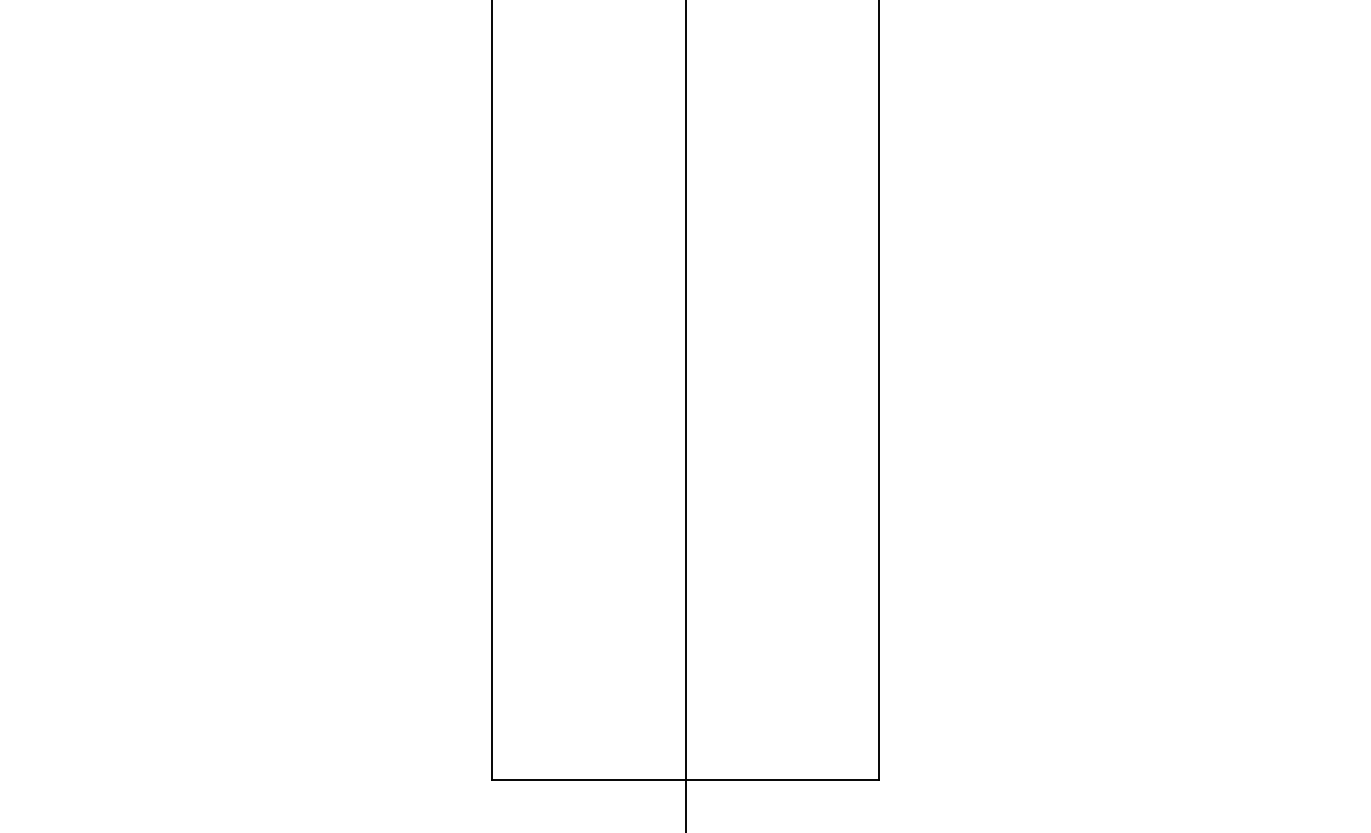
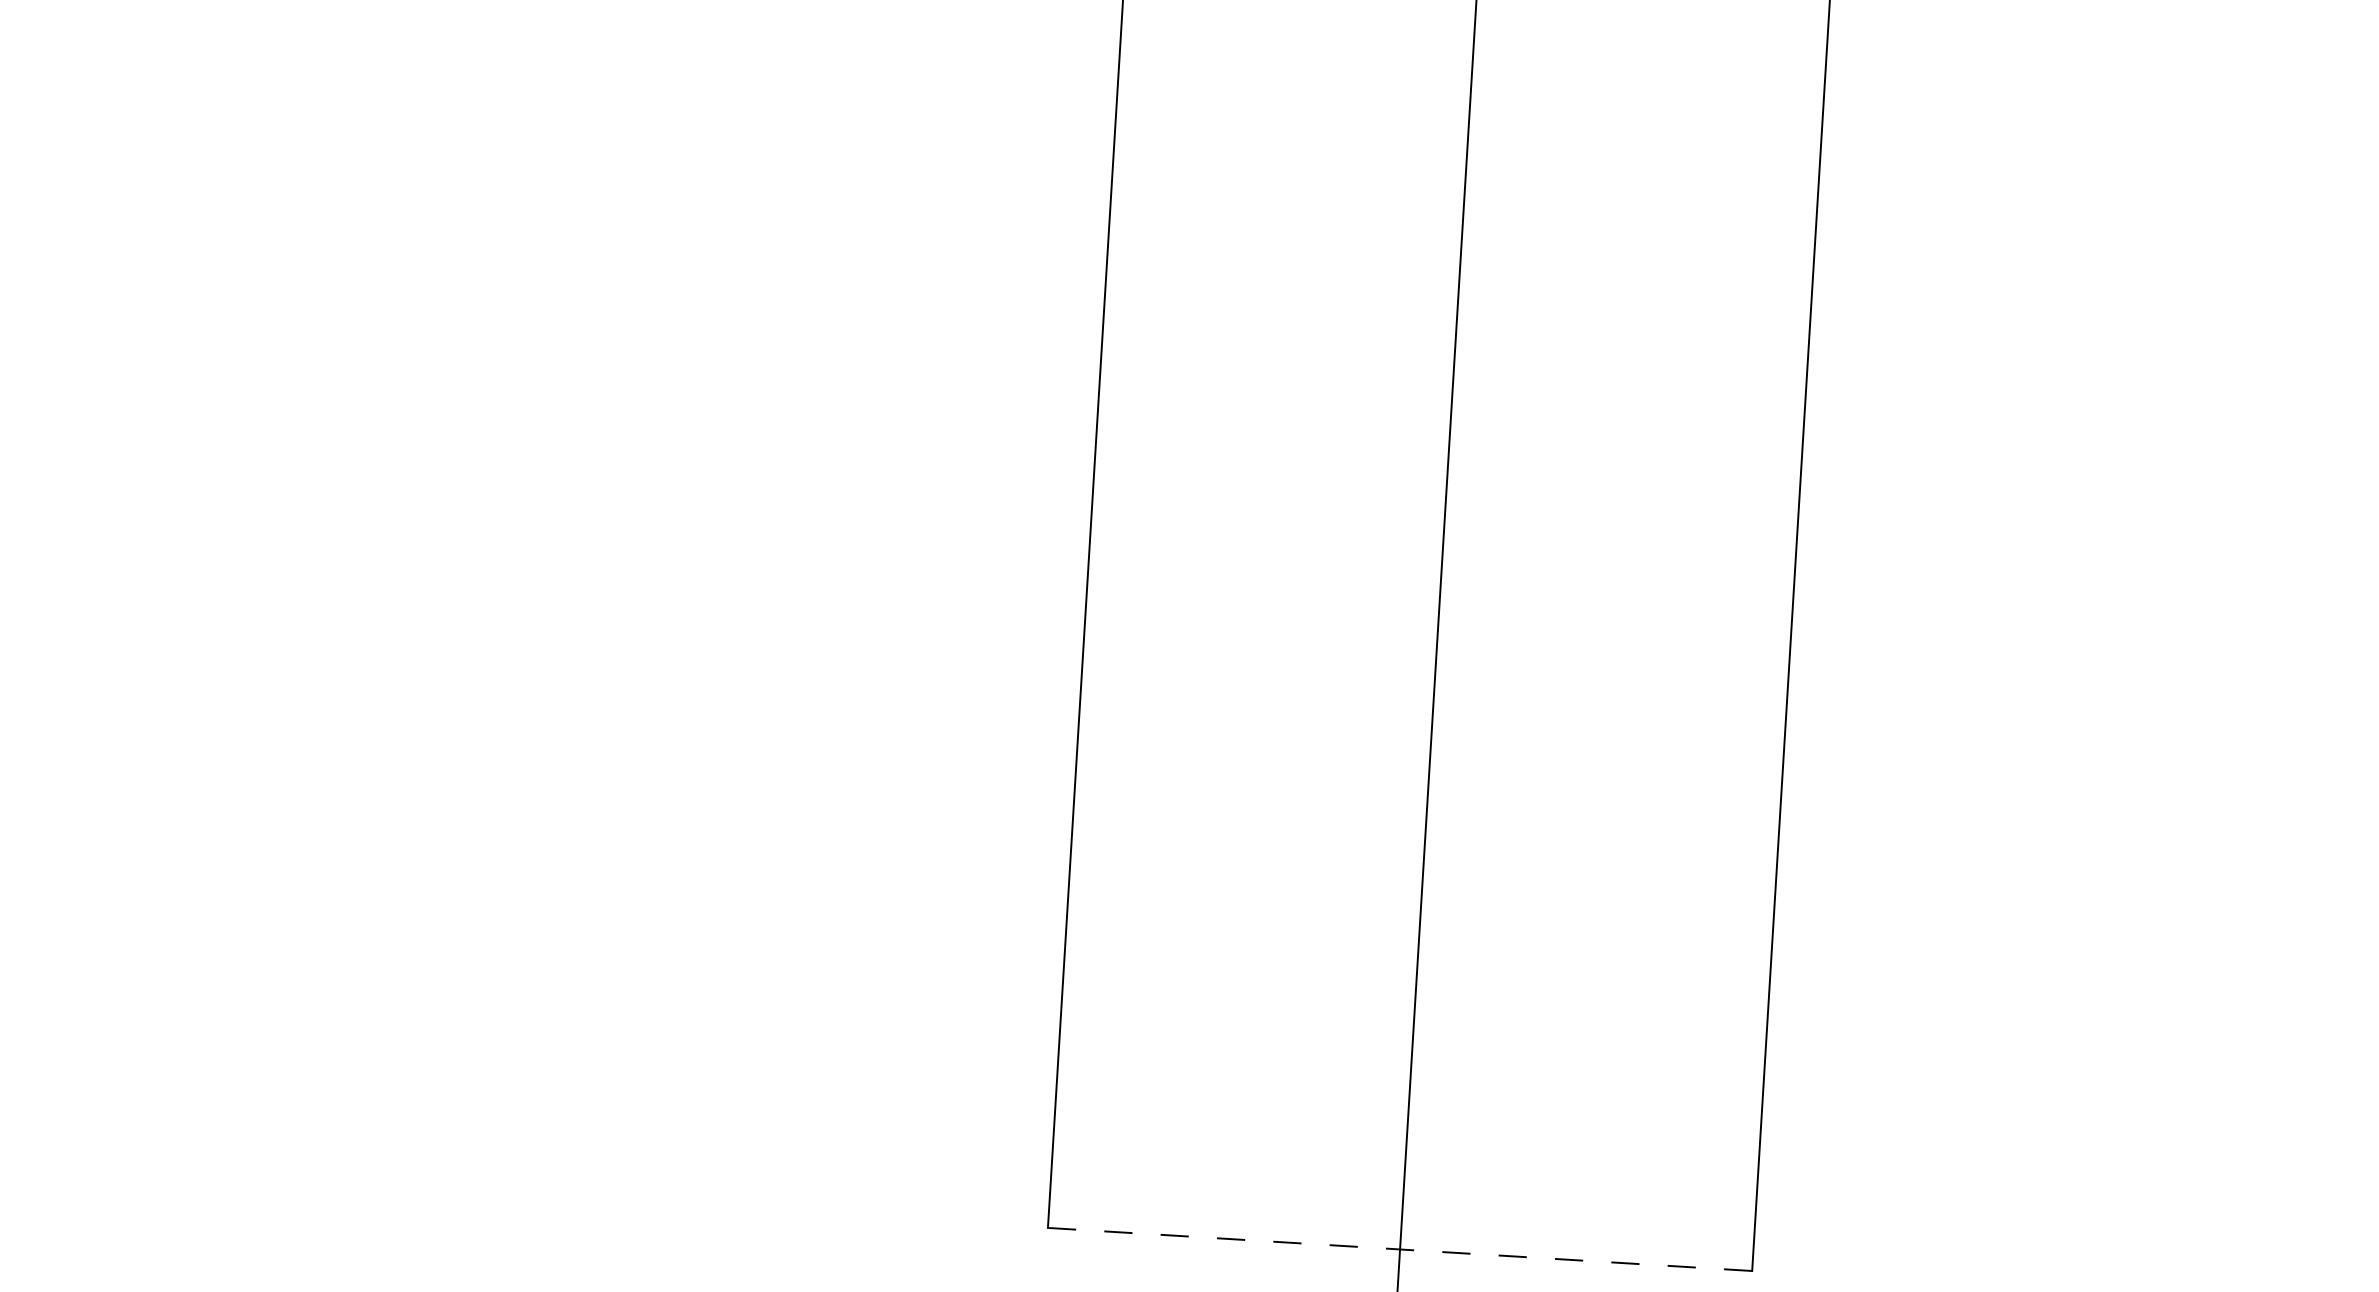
line: (685, 779) -> (1400, 1248), solid -> dashed

